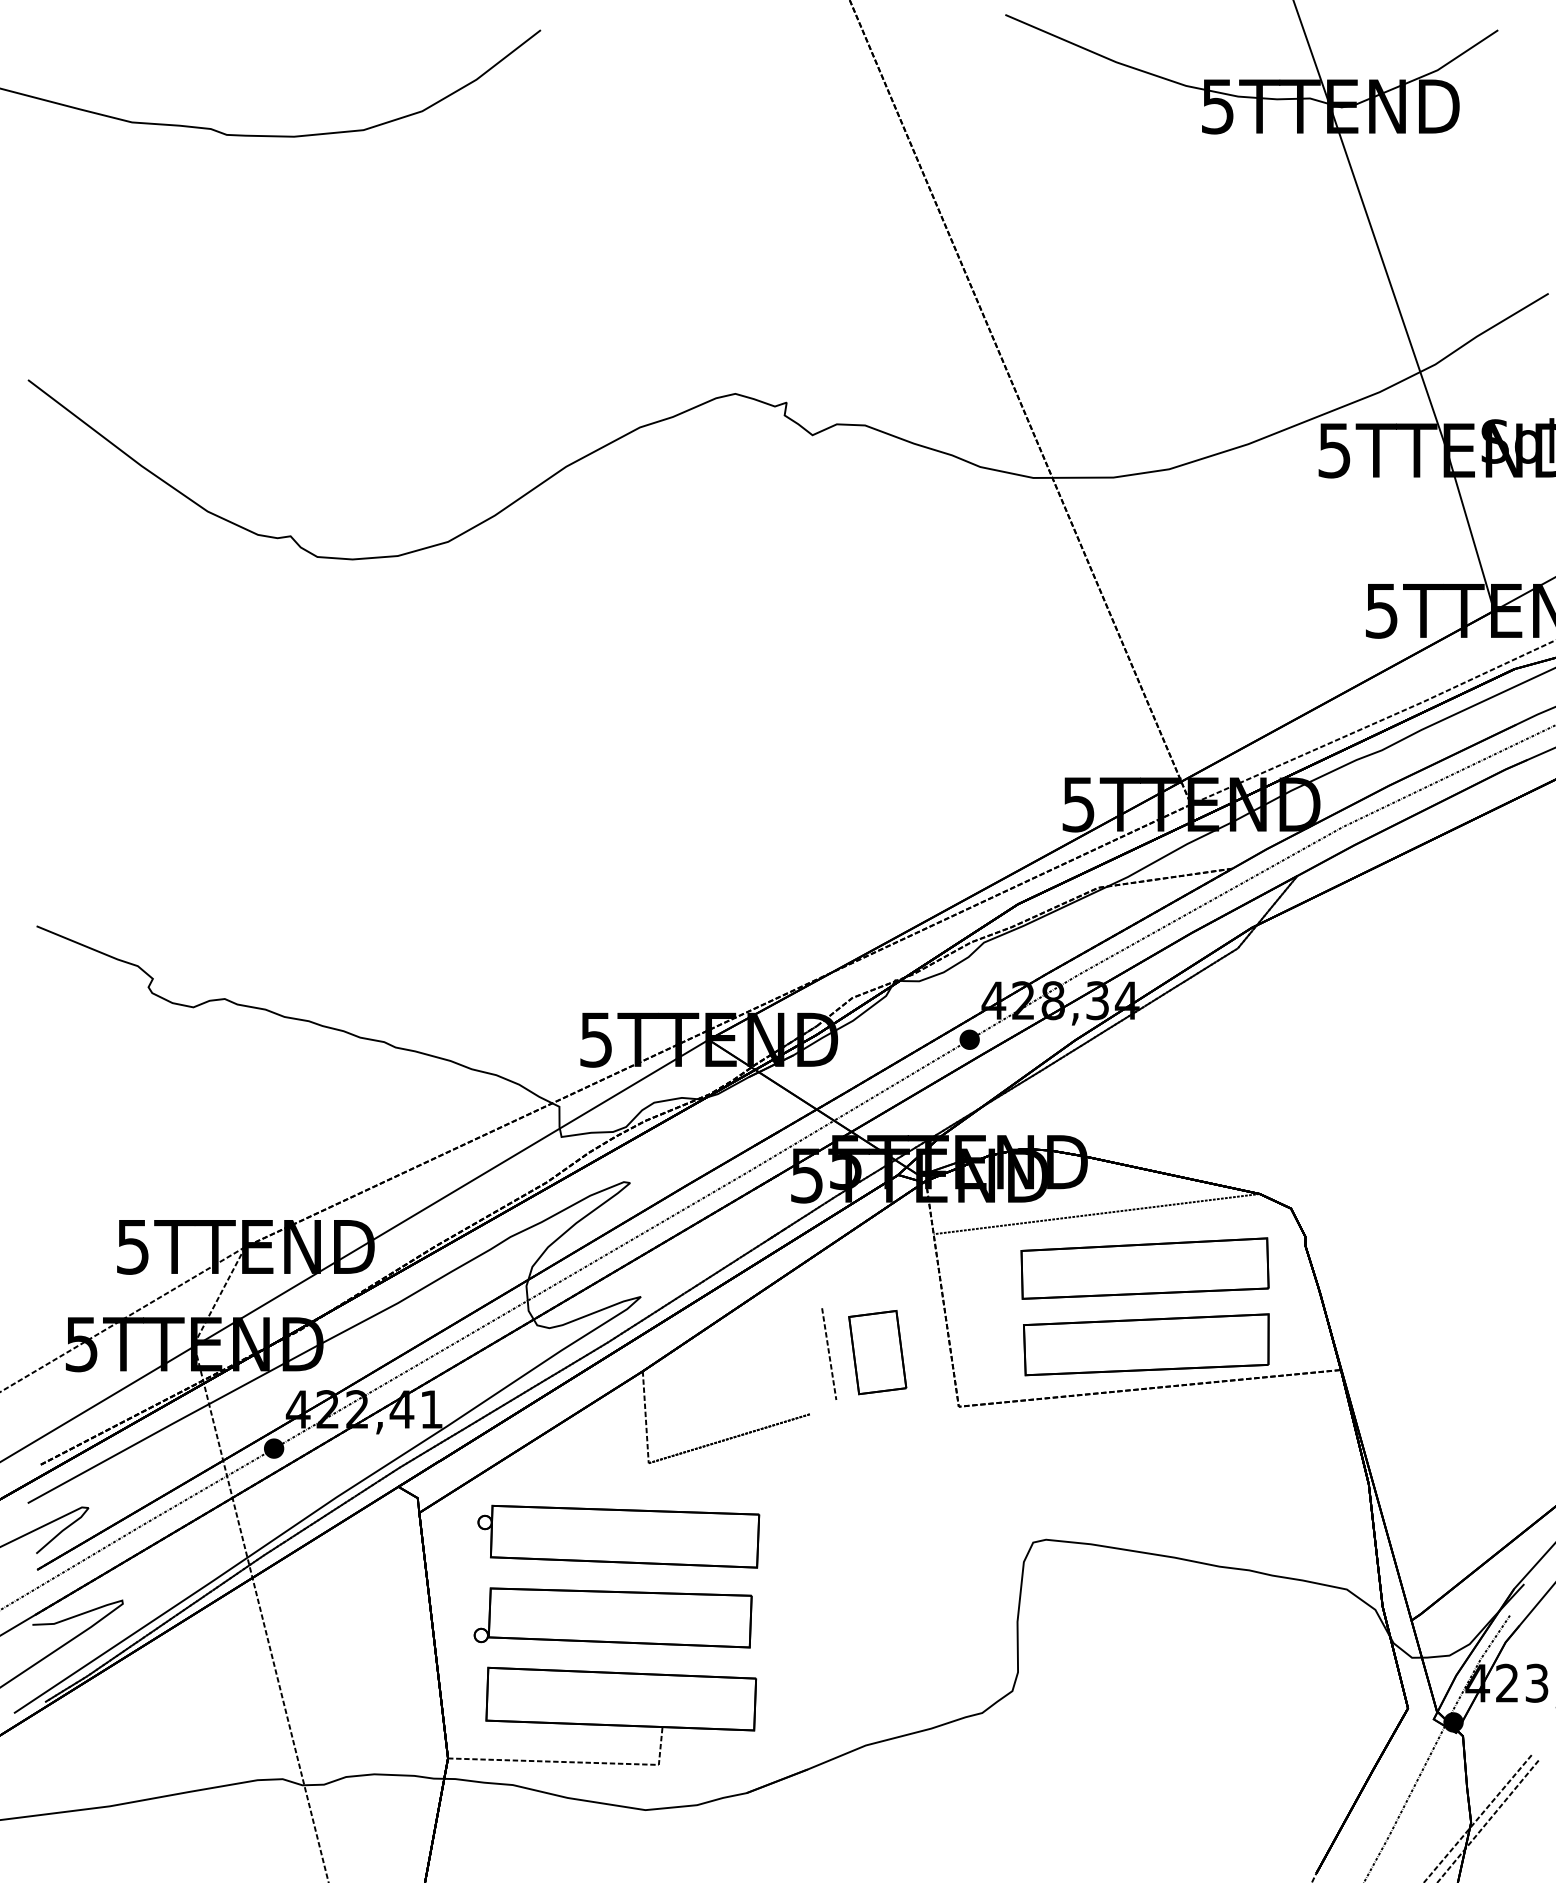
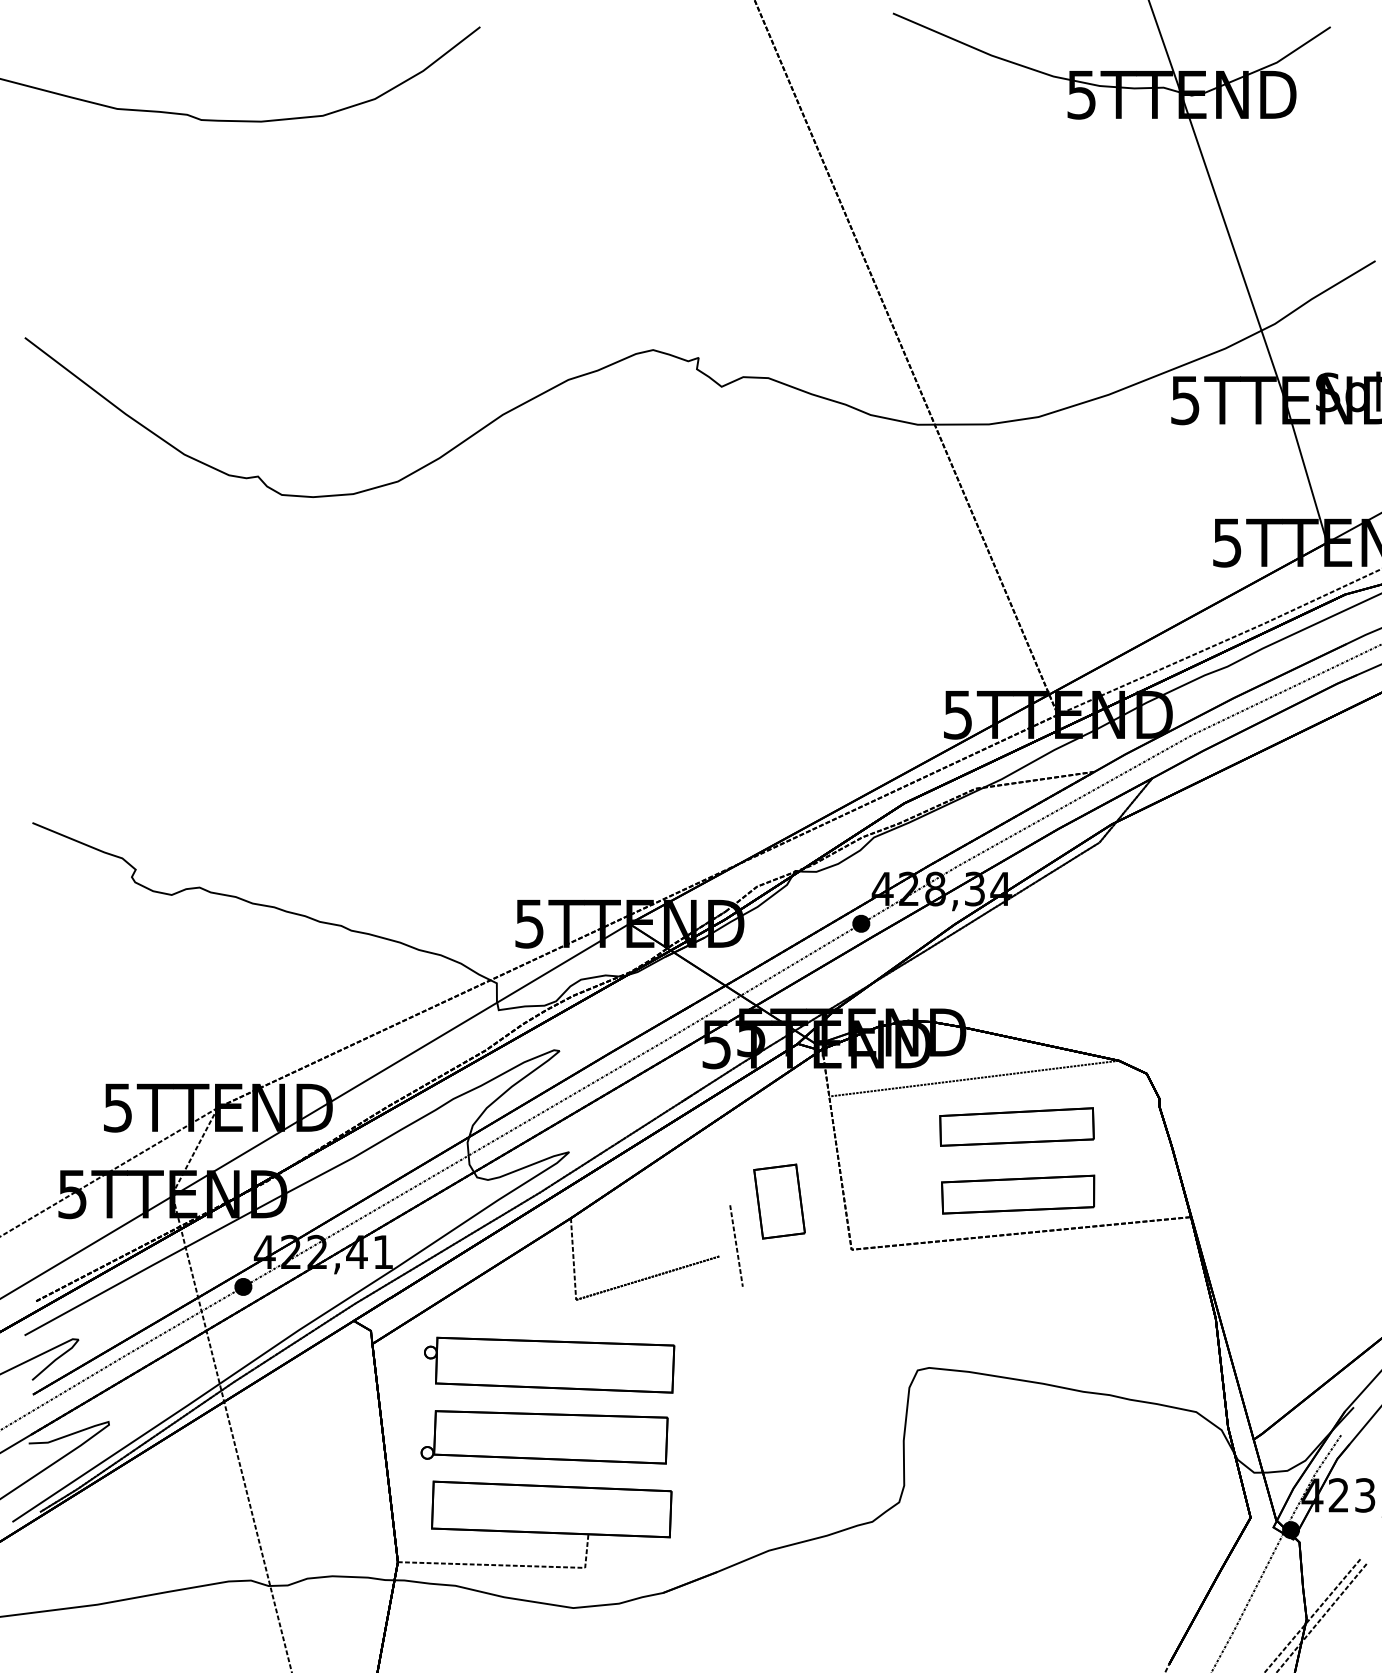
part: (1144, 1267) -> (1016, 1126), size x0.7
part: (1145, 1344) -> (1017, 1194), size x0.7
line: (829, 1353) -> (736, 1245), moved

